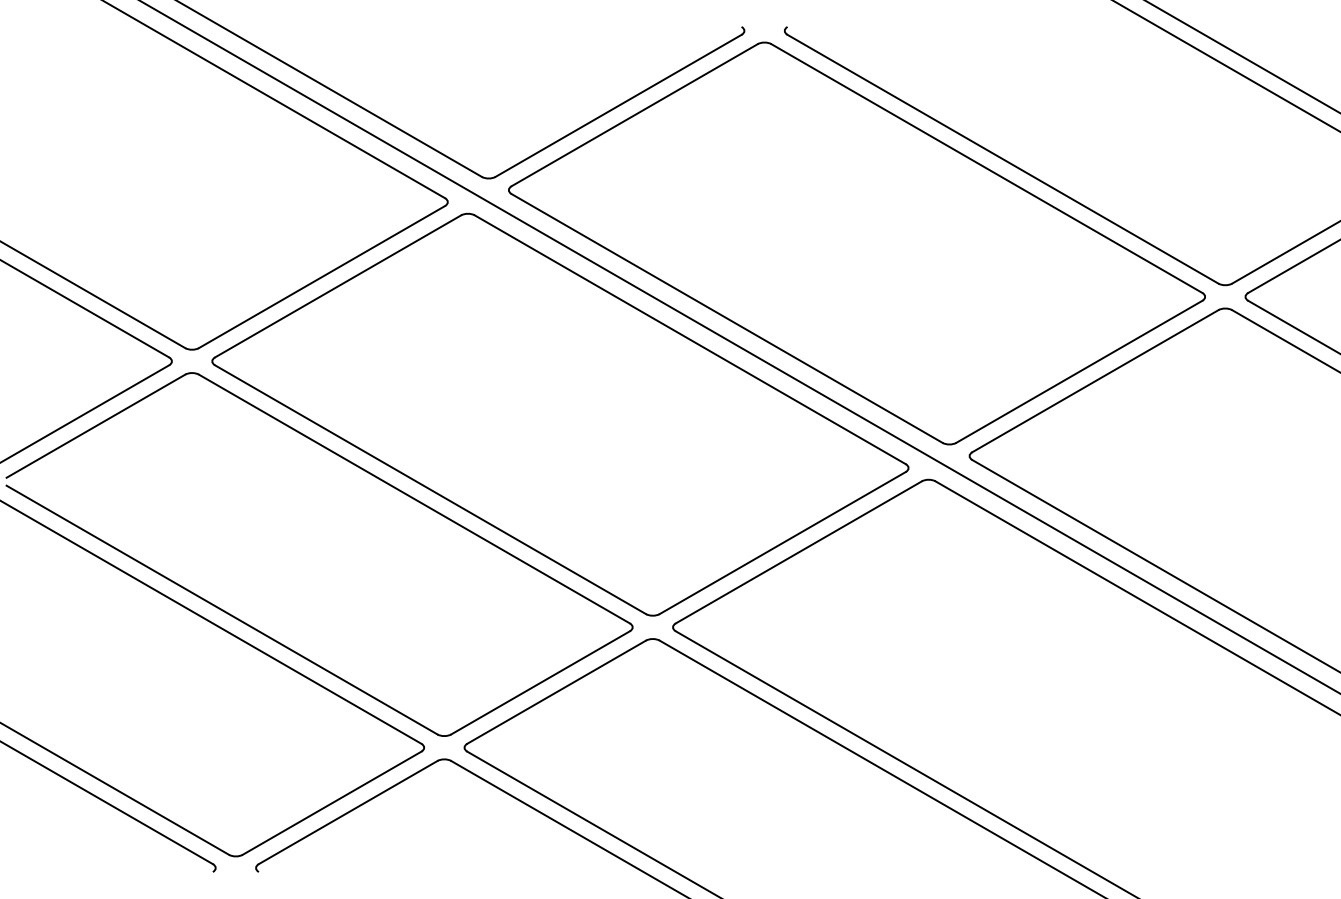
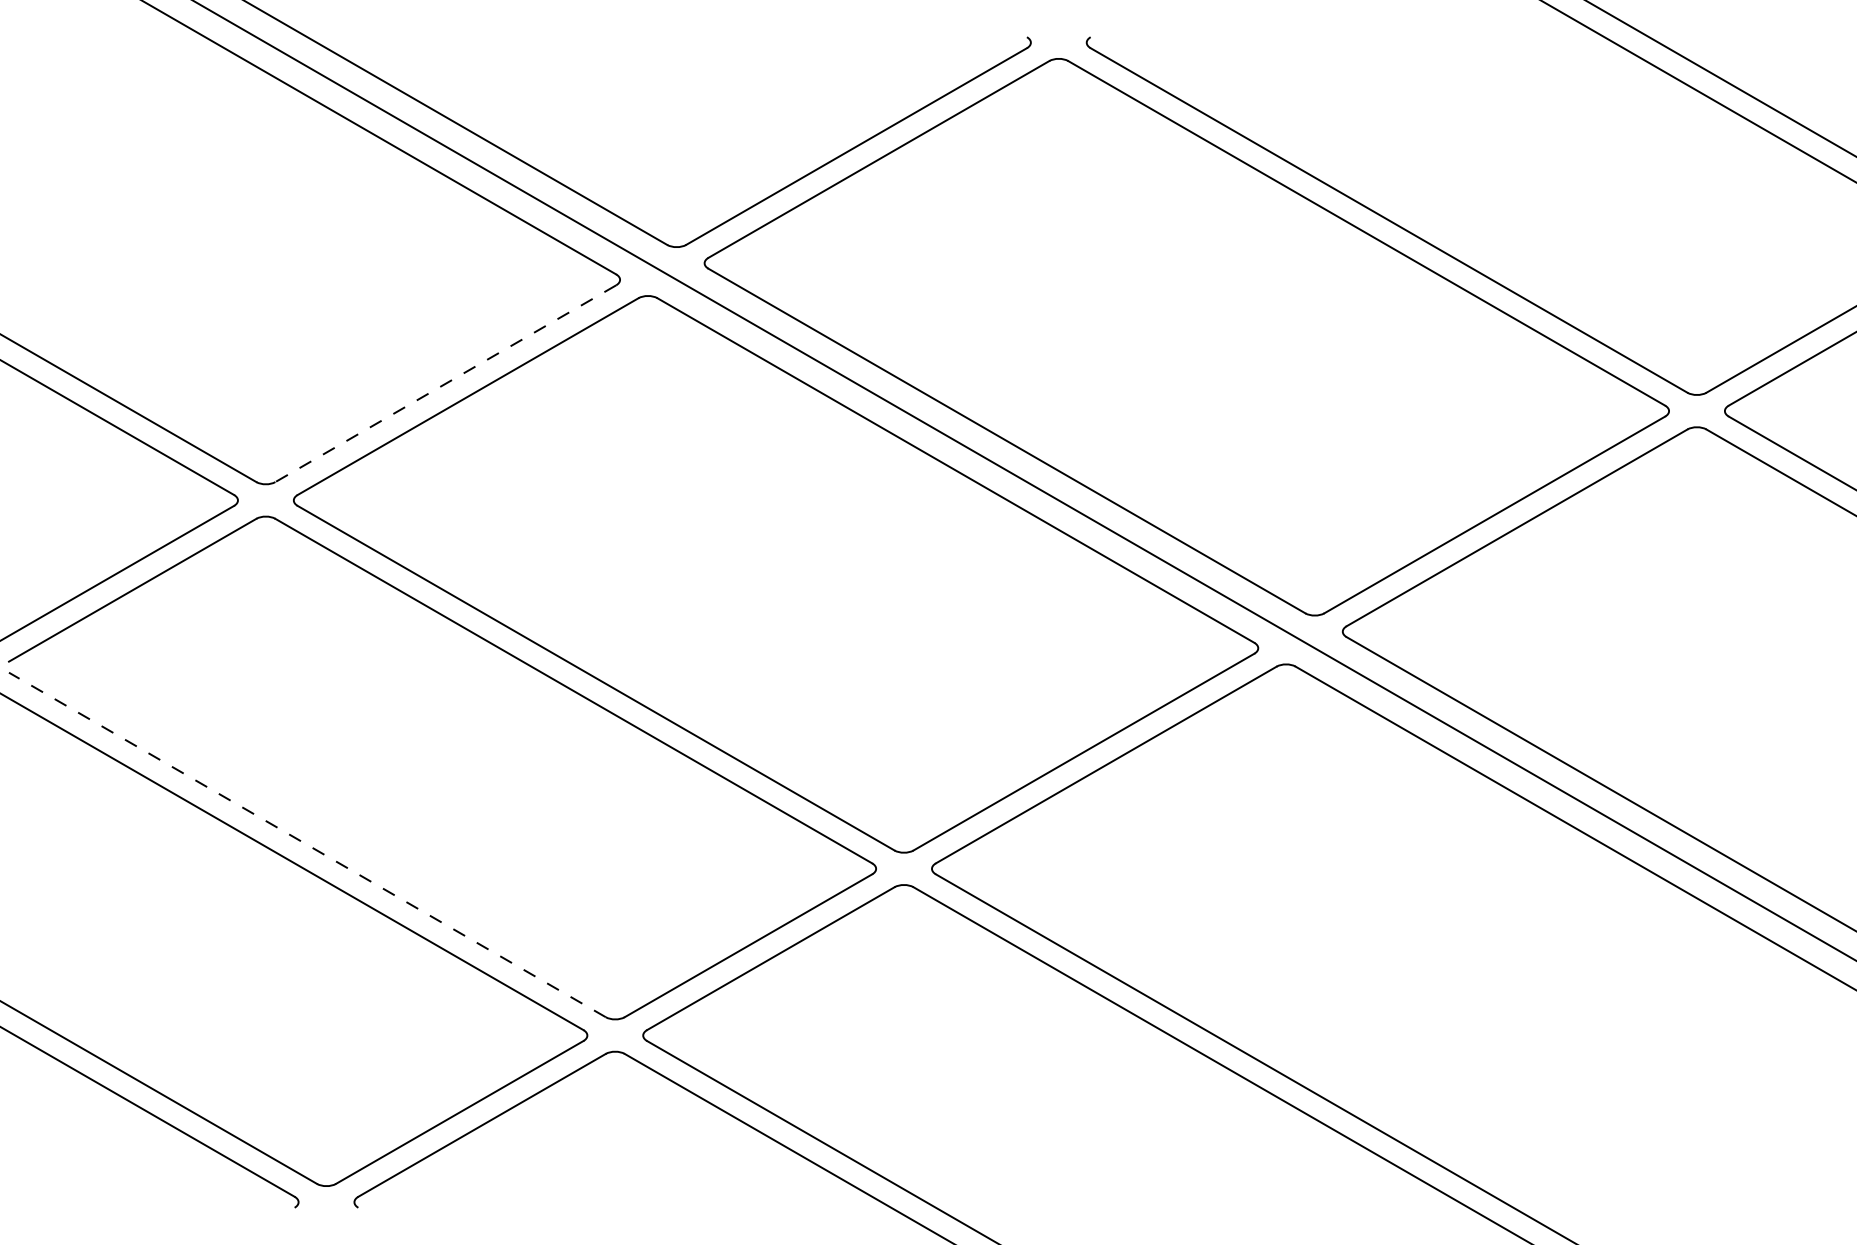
line: (321, 277) -> (445, 384), solid -> dashed
line: (222, 610) -> (307, 845), solid -> dashed

